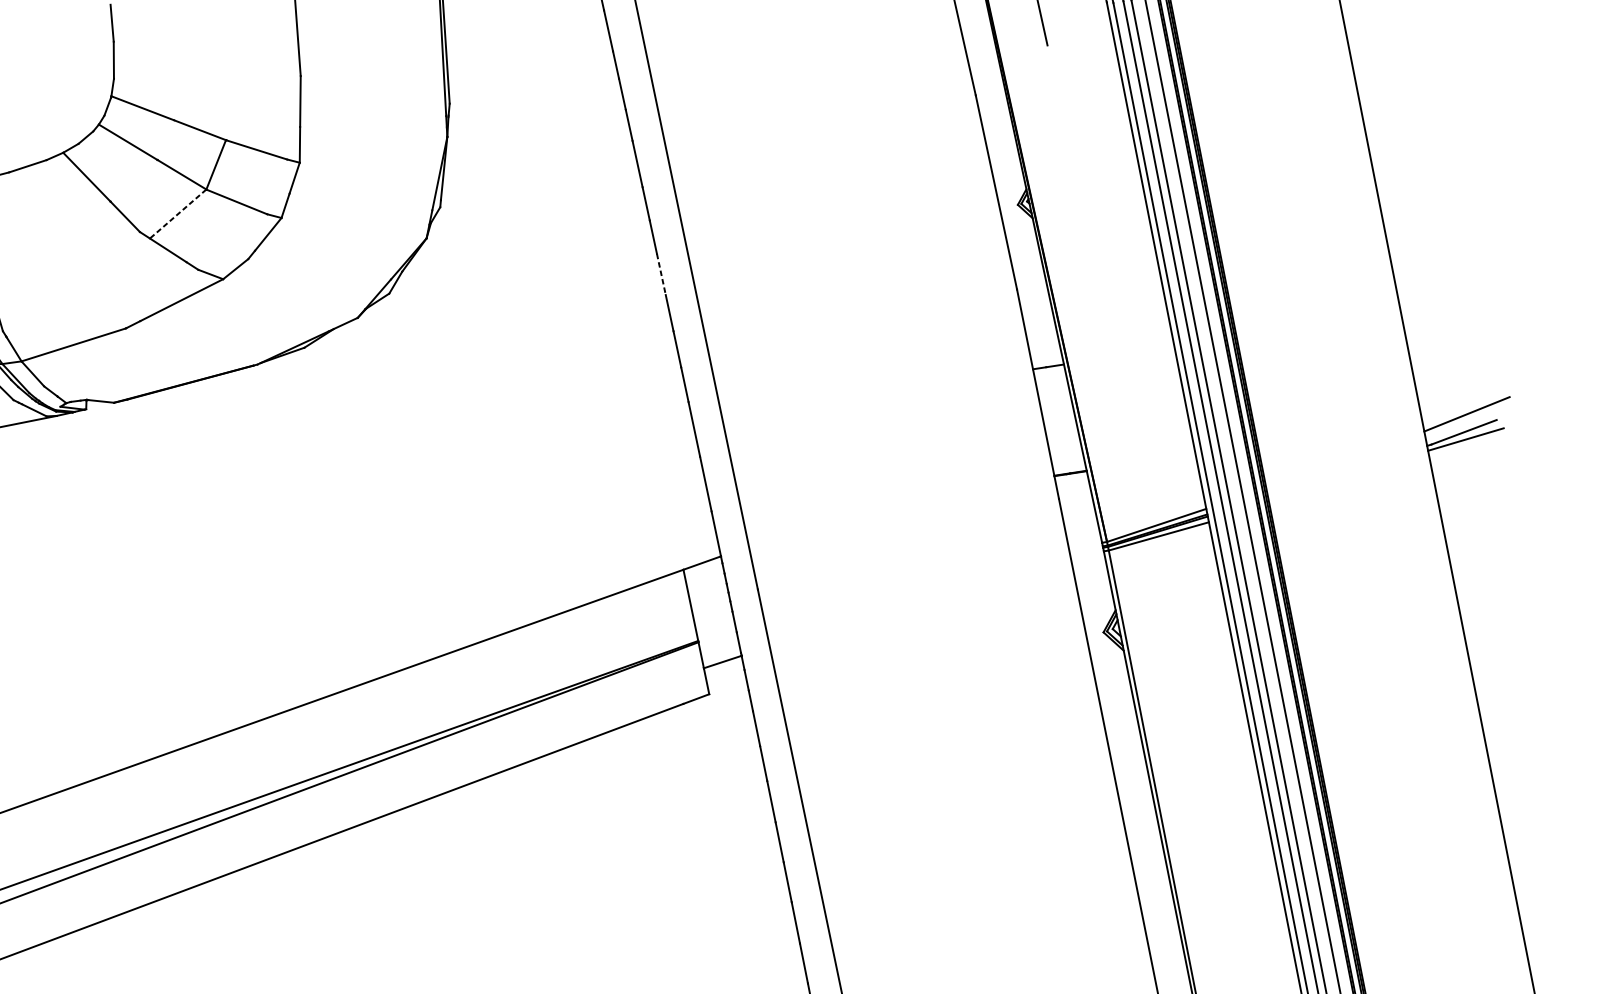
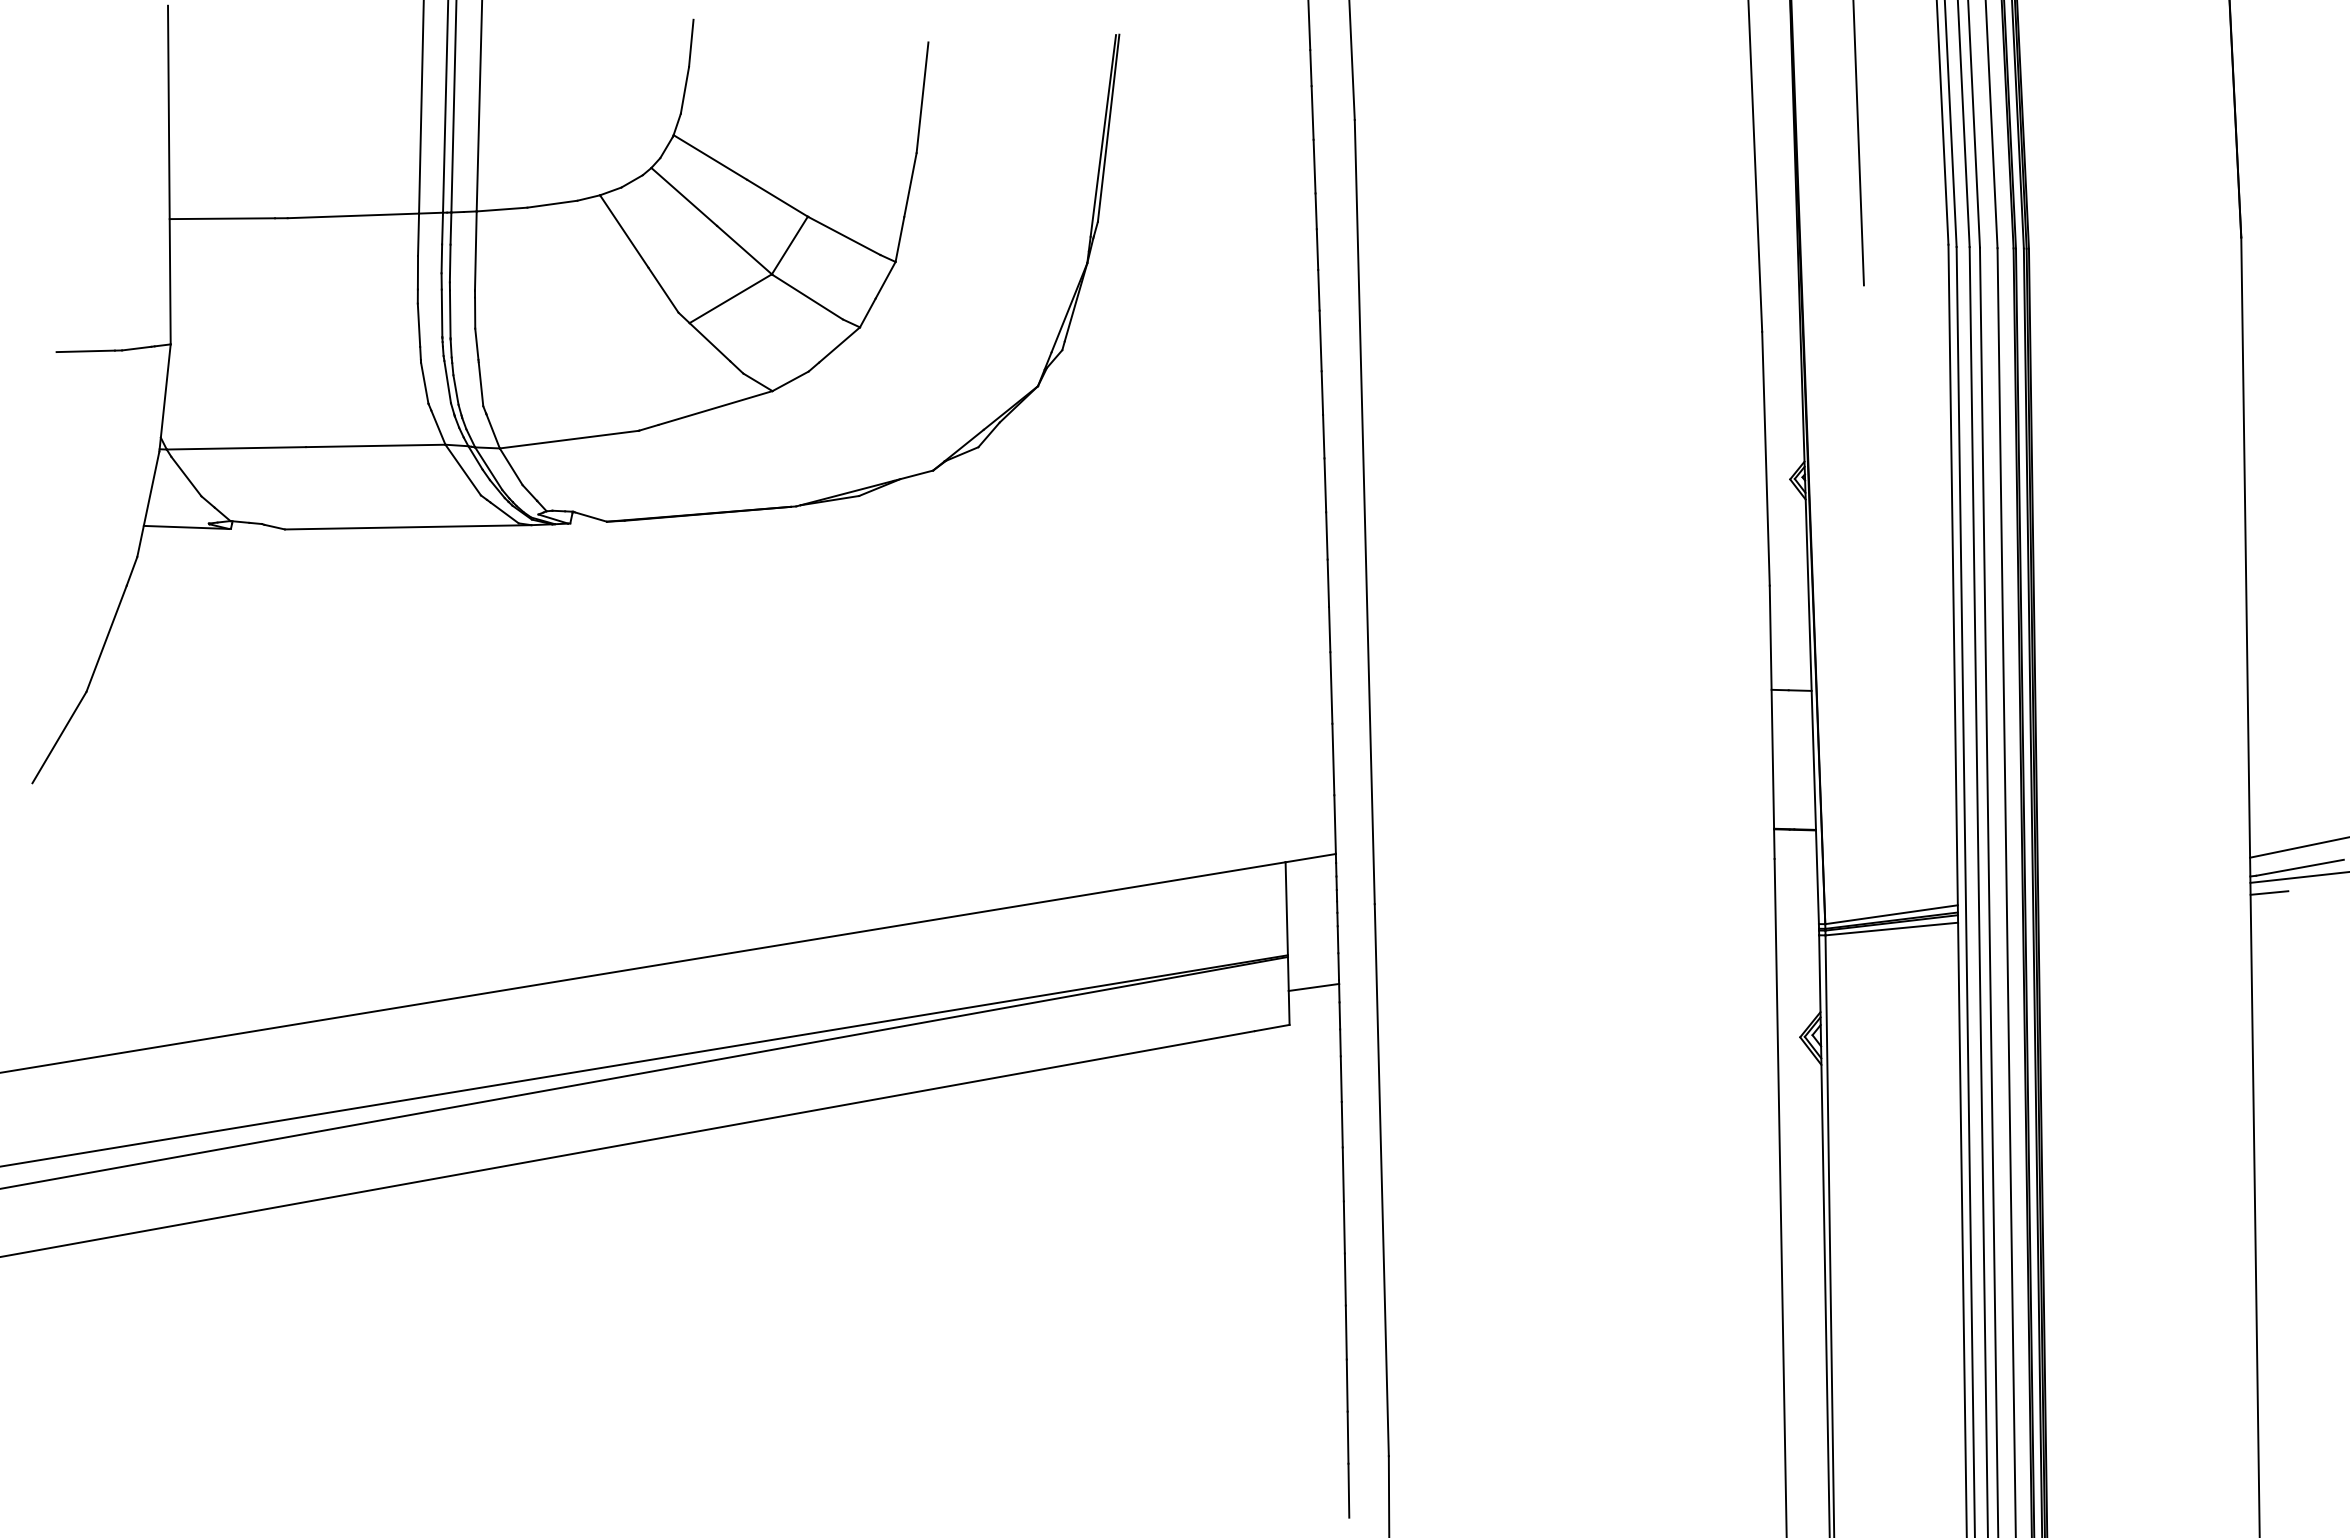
line: (177, 213) -> (730, 298), dashed -> solid
line: (661, 274) -> (1325, 485), dashed -> solid
line: (1444, 455) -> (2269, 892), added

